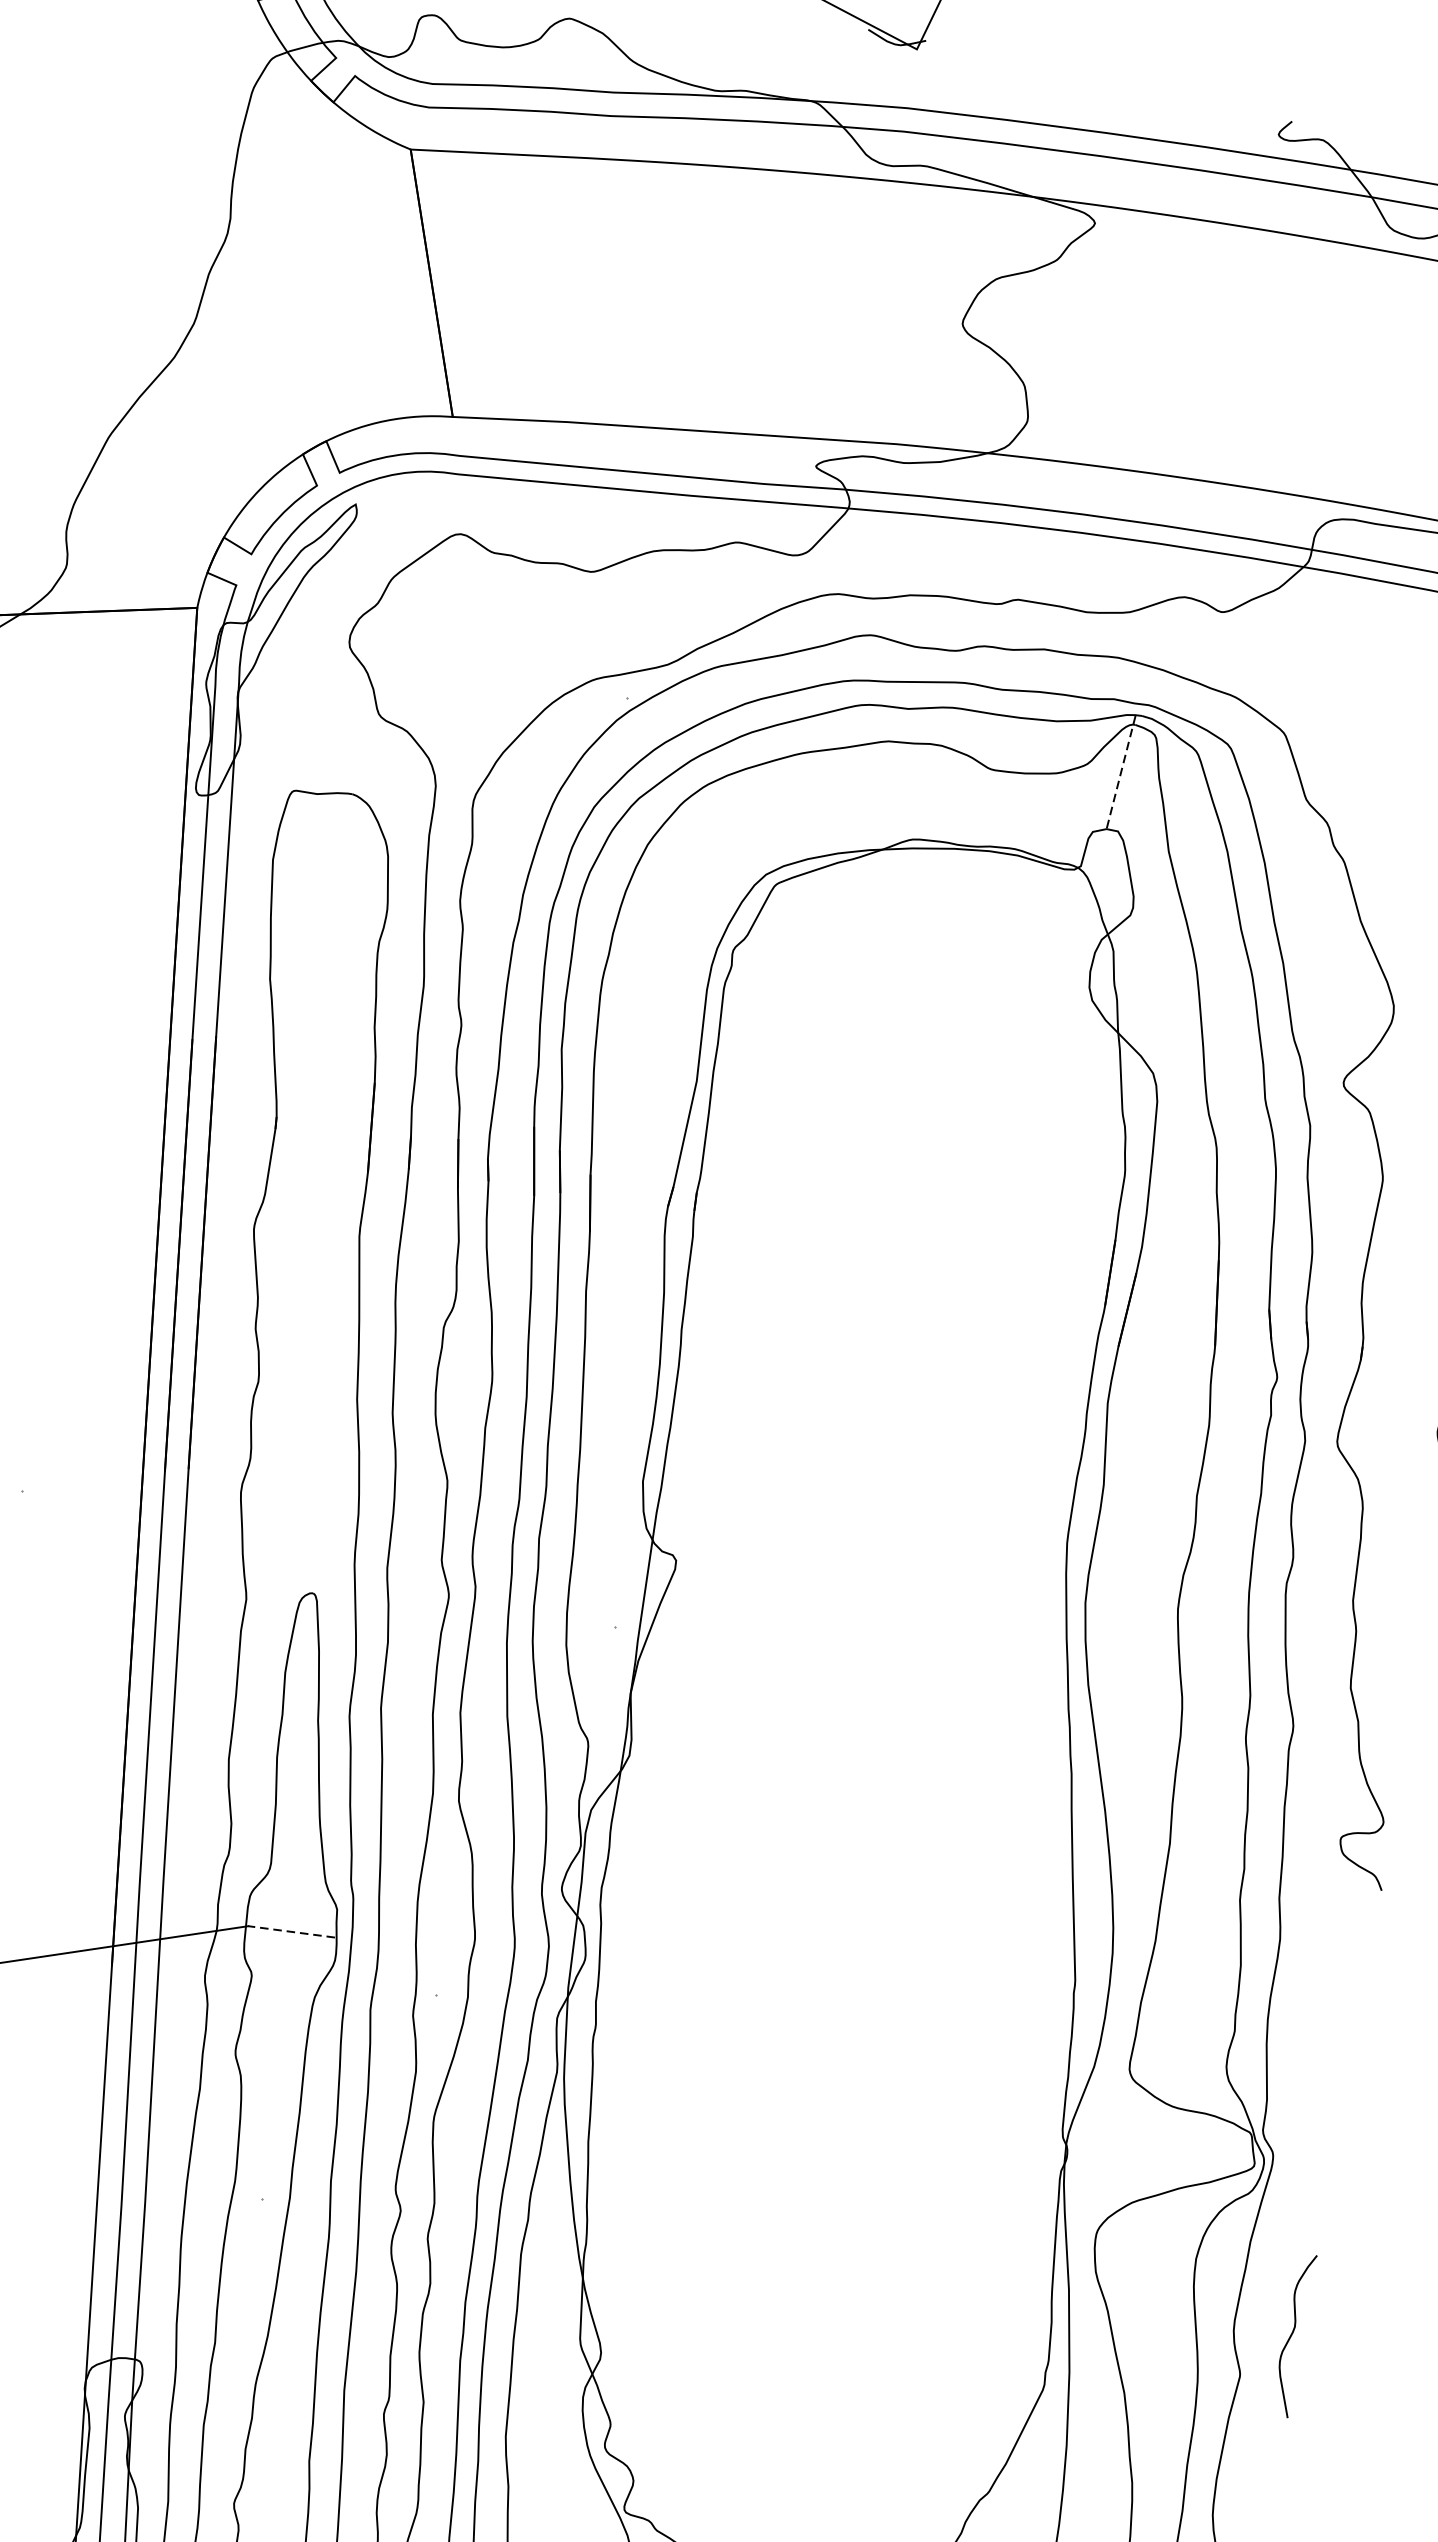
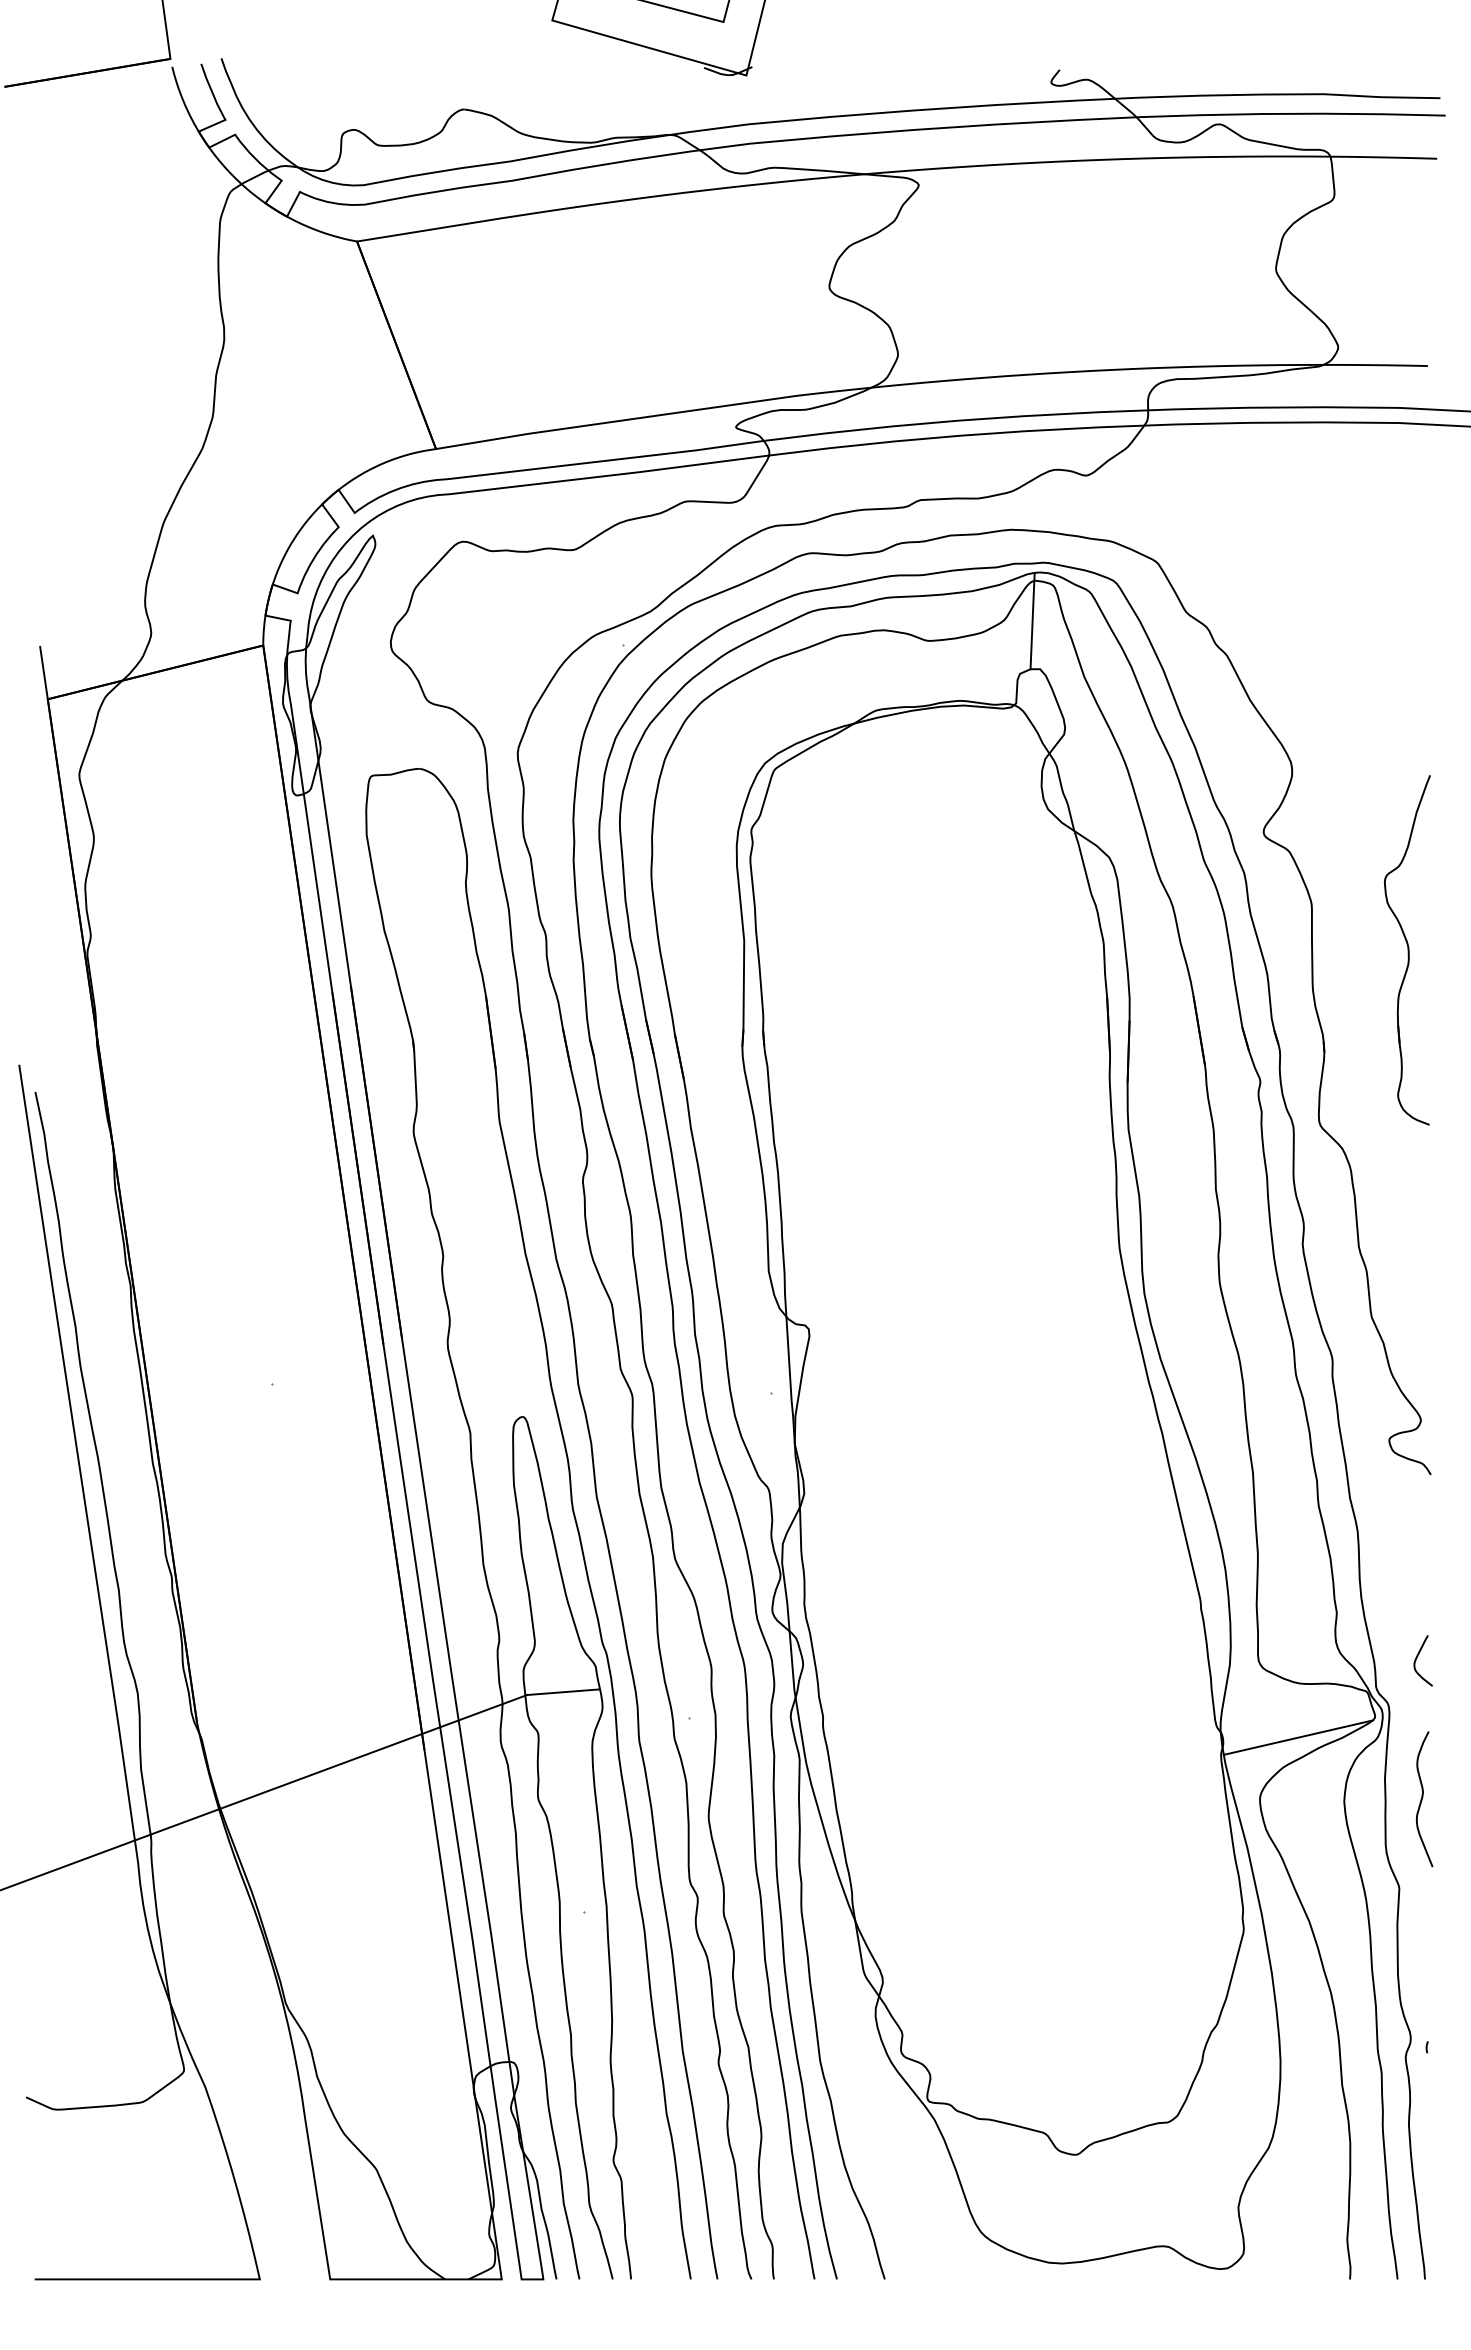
line: (1120, 772) -> (1032, 621), dashed -> solid
line: (291, 1932) -> (562, 1692), dashed -> solid
curve: (1319, 2106) -> (1417, 1658), added
line: (1157, 2170) -> (1298, 1737), added
curve: (1292, 2334) -> (1422, 1799), moved

